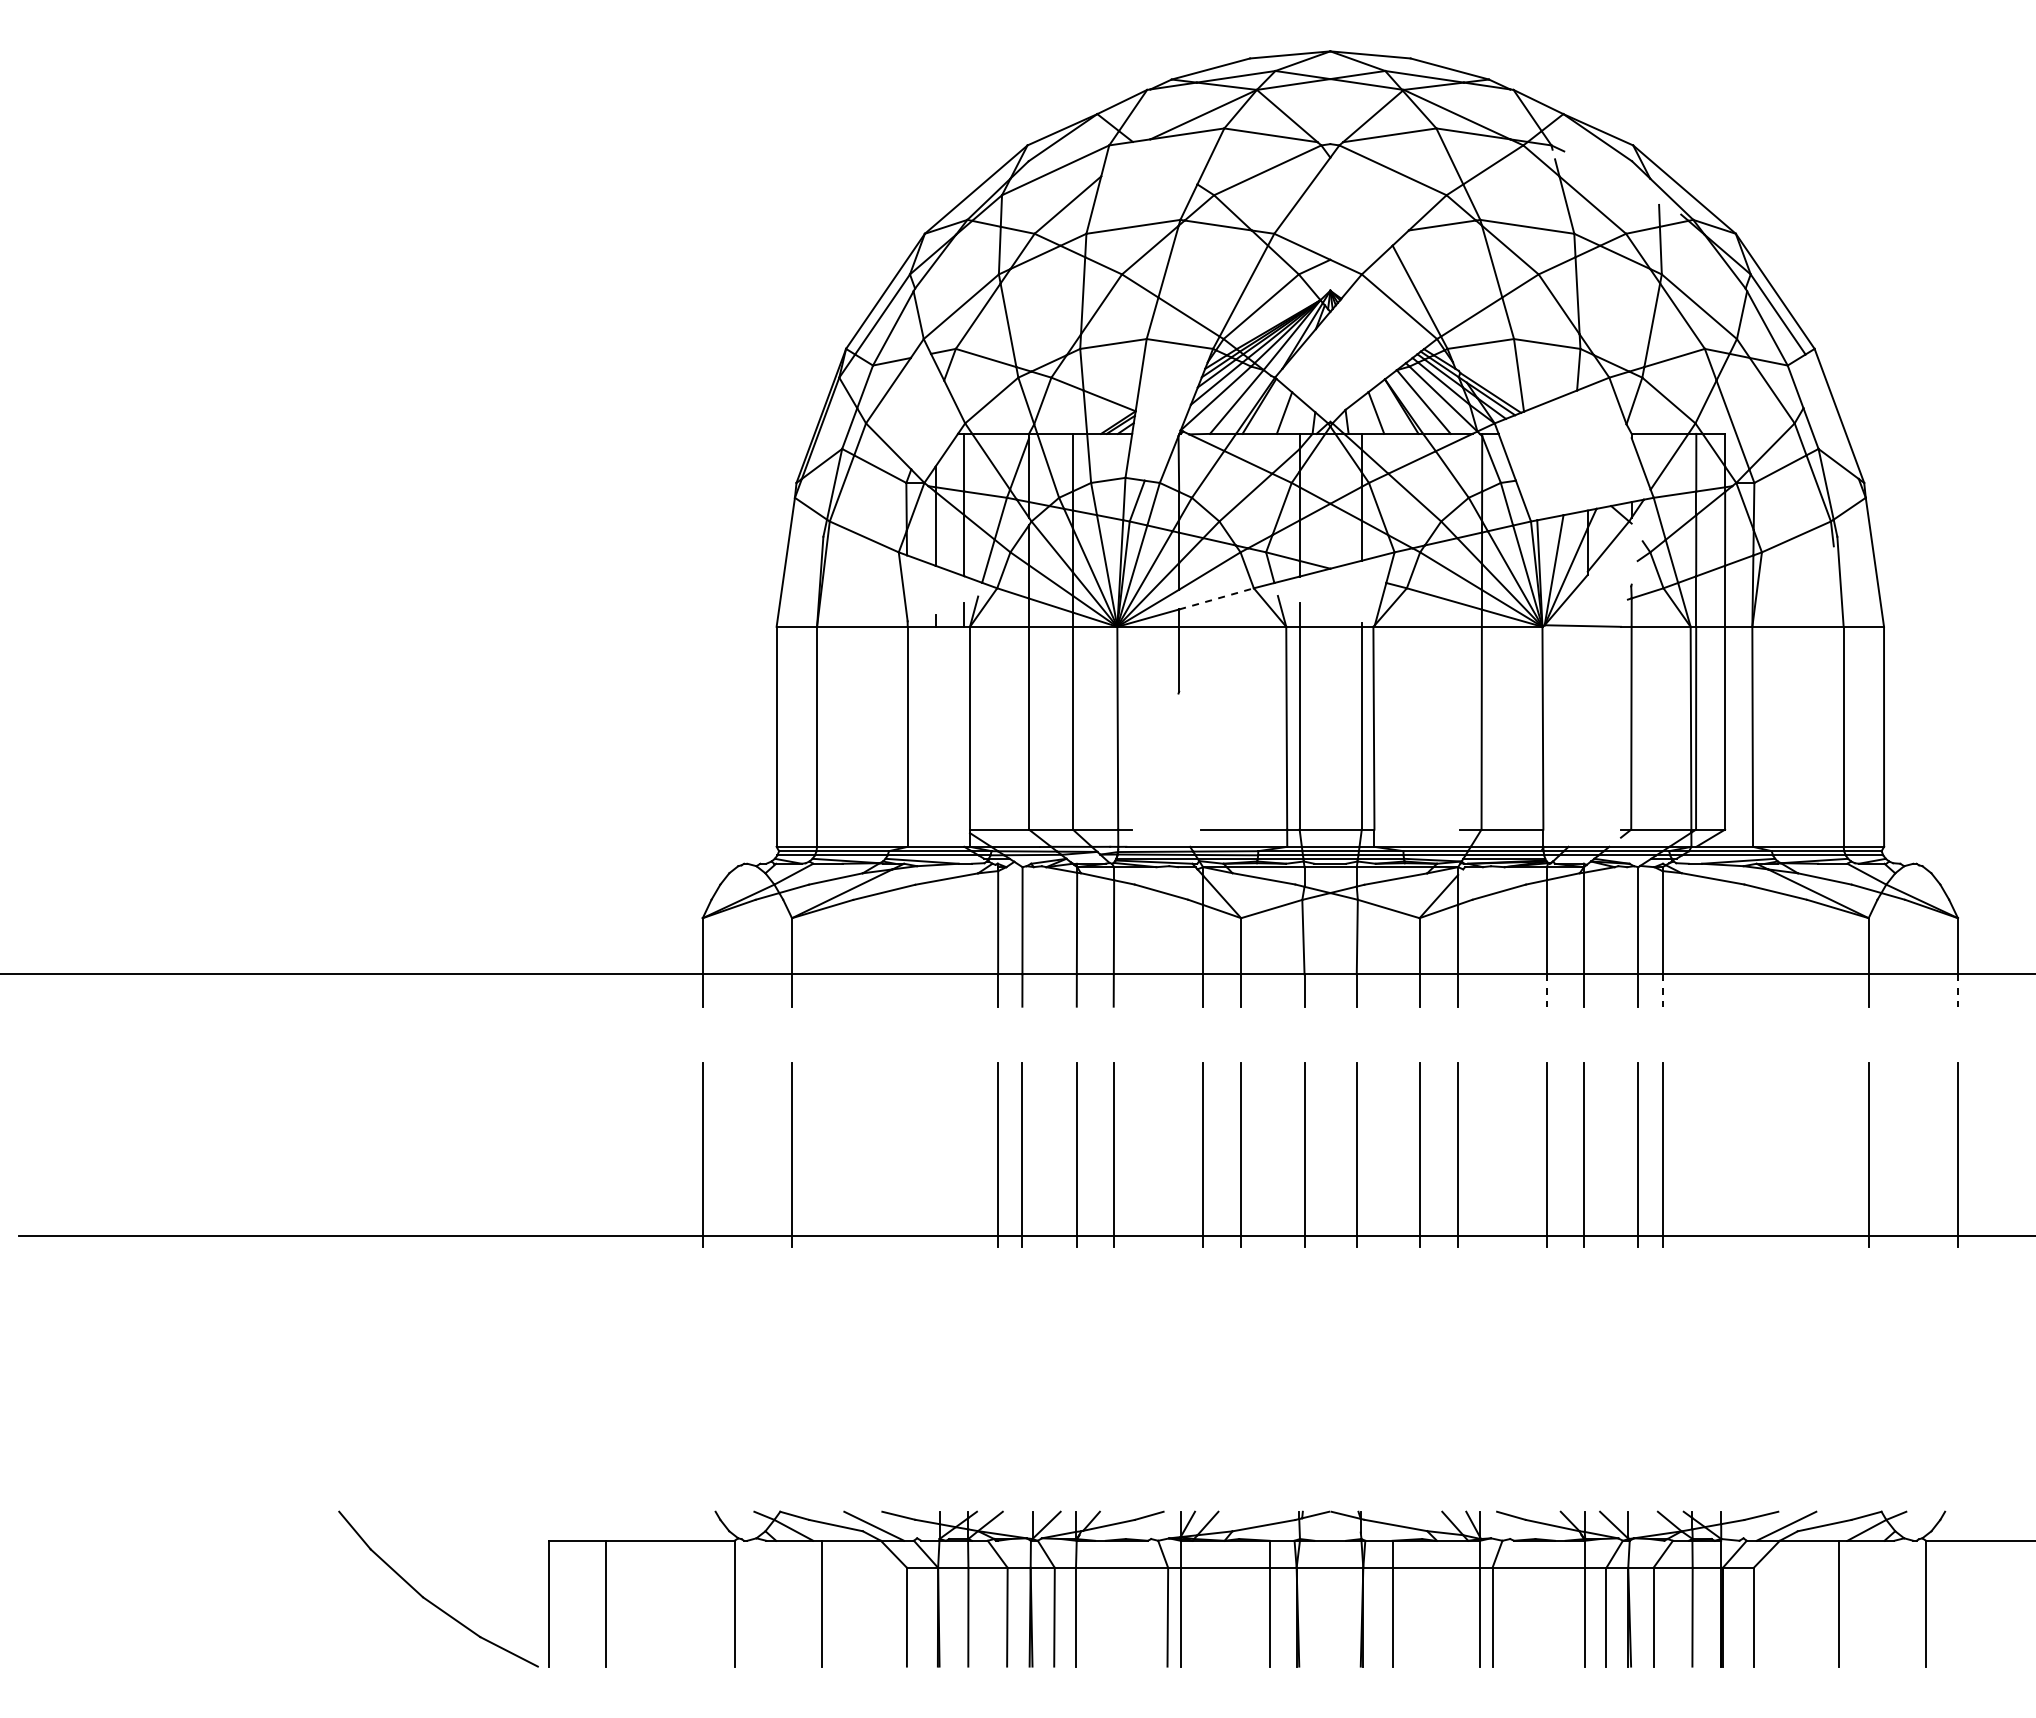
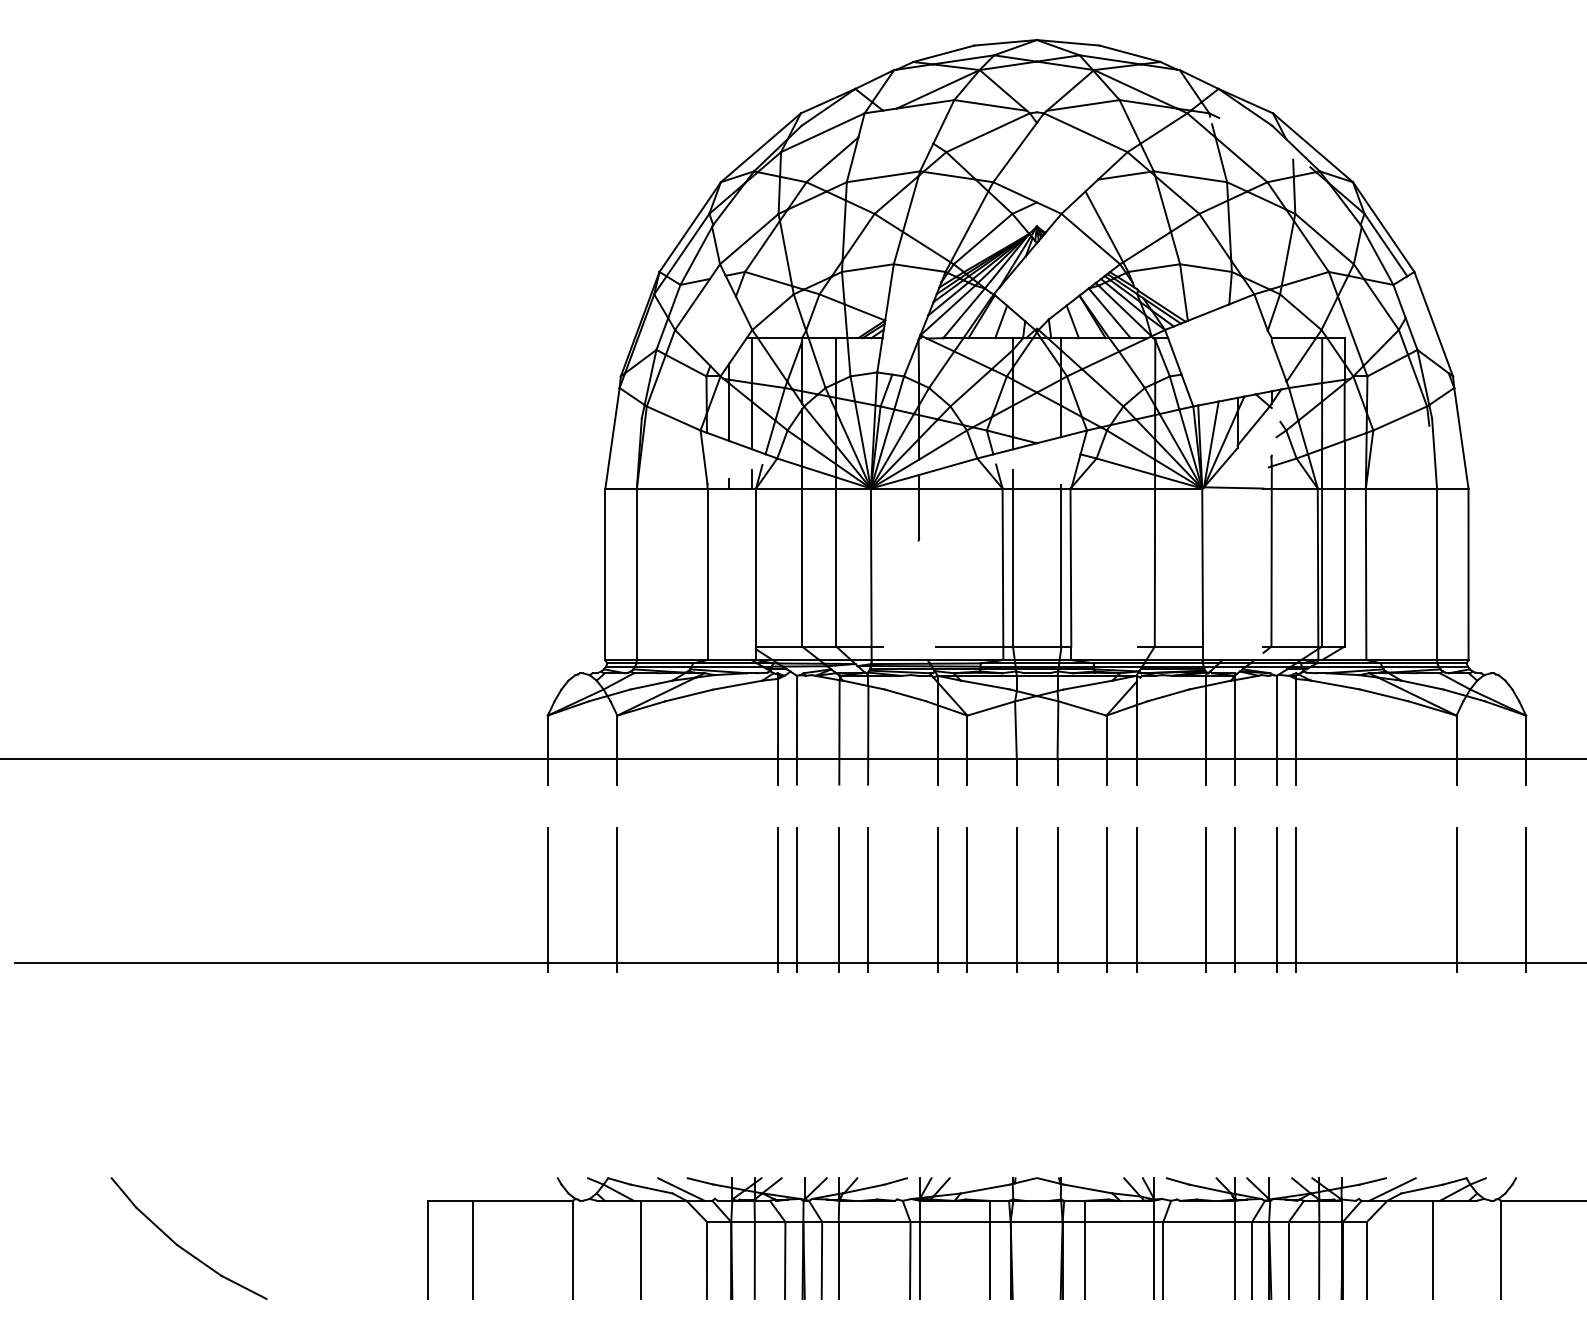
line: (1216, 598) -> (948, 466), dashed -> solid
line: (1547, 991) -> (1206, 772), dashed -> solid
line: (1662, 991) -> (1295, 772), dashed -> solid
line: (1957, 991) -> (1525, 772), dashed -> solid
part: (429, 1600) -> (182, 1247), moved

